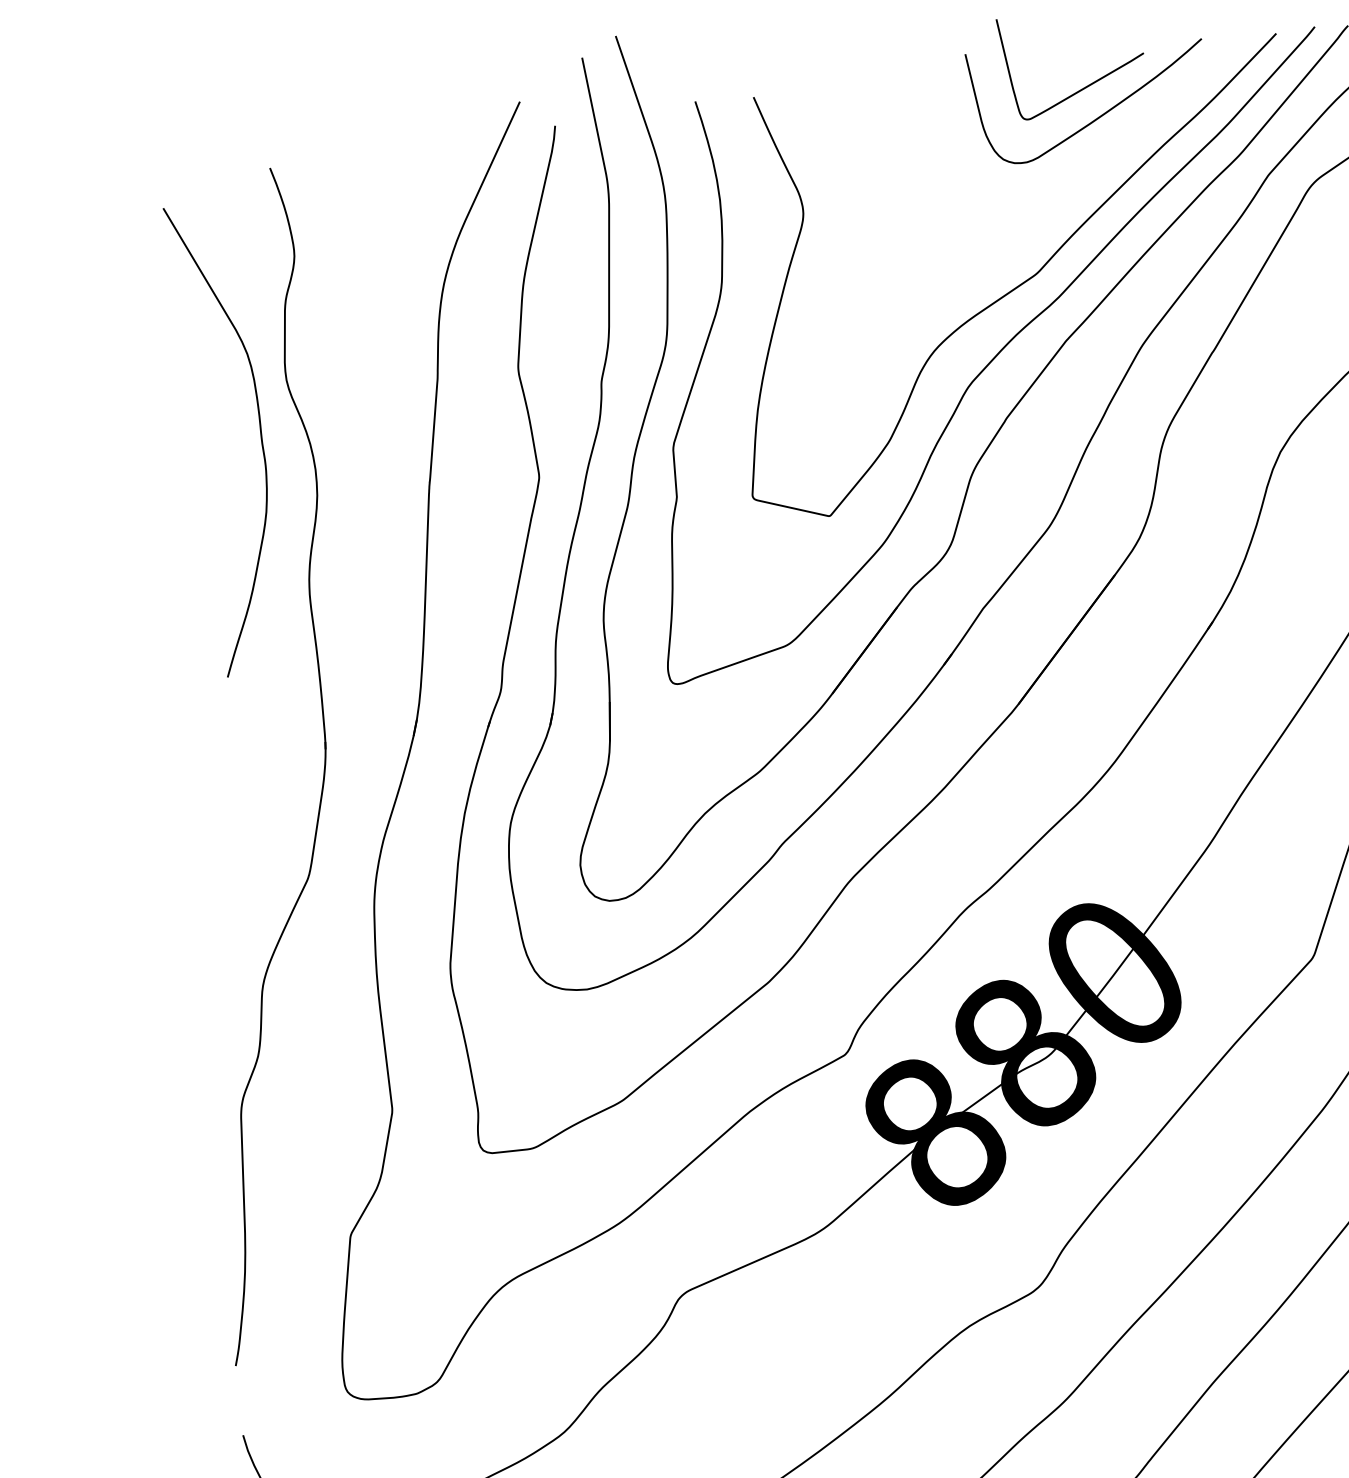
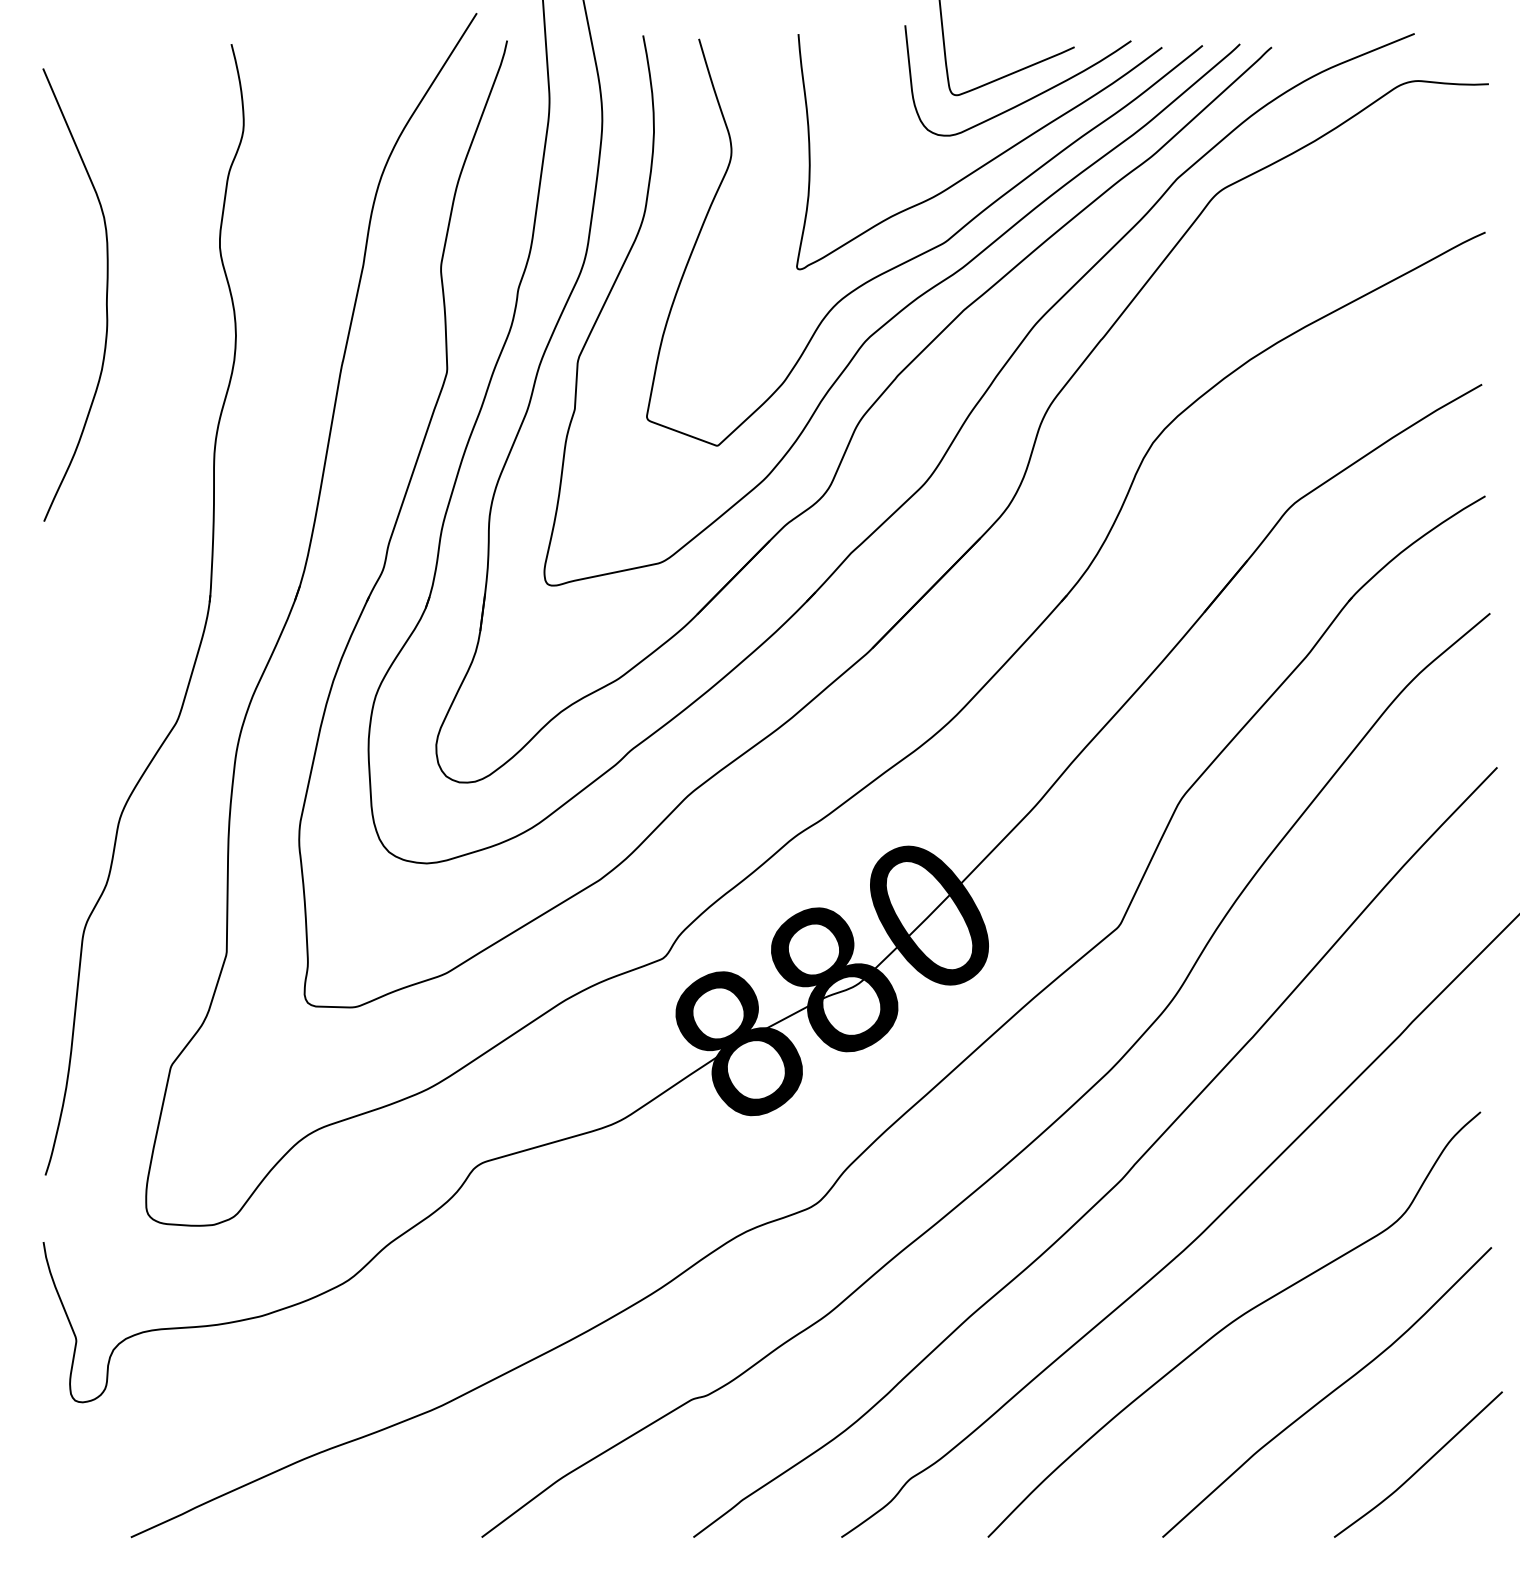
curve: (1068, 184) -> (986, 162), added
curve: (260, 433) -> (106, 294), moved

